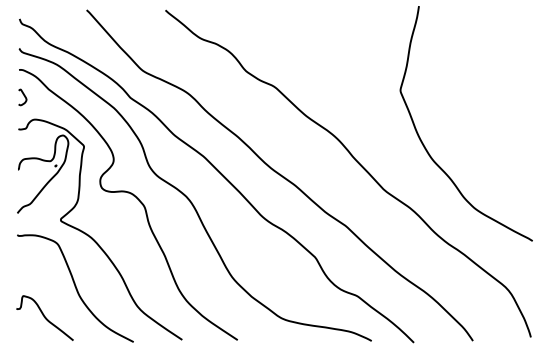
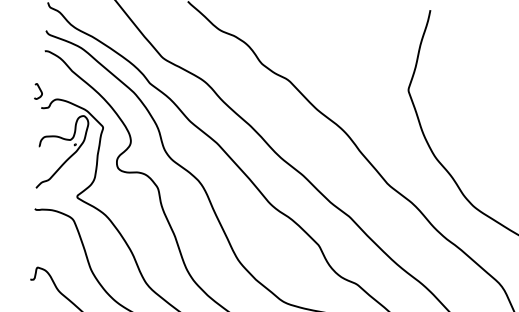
curve: (24, 97) -> (40, 91), moved

